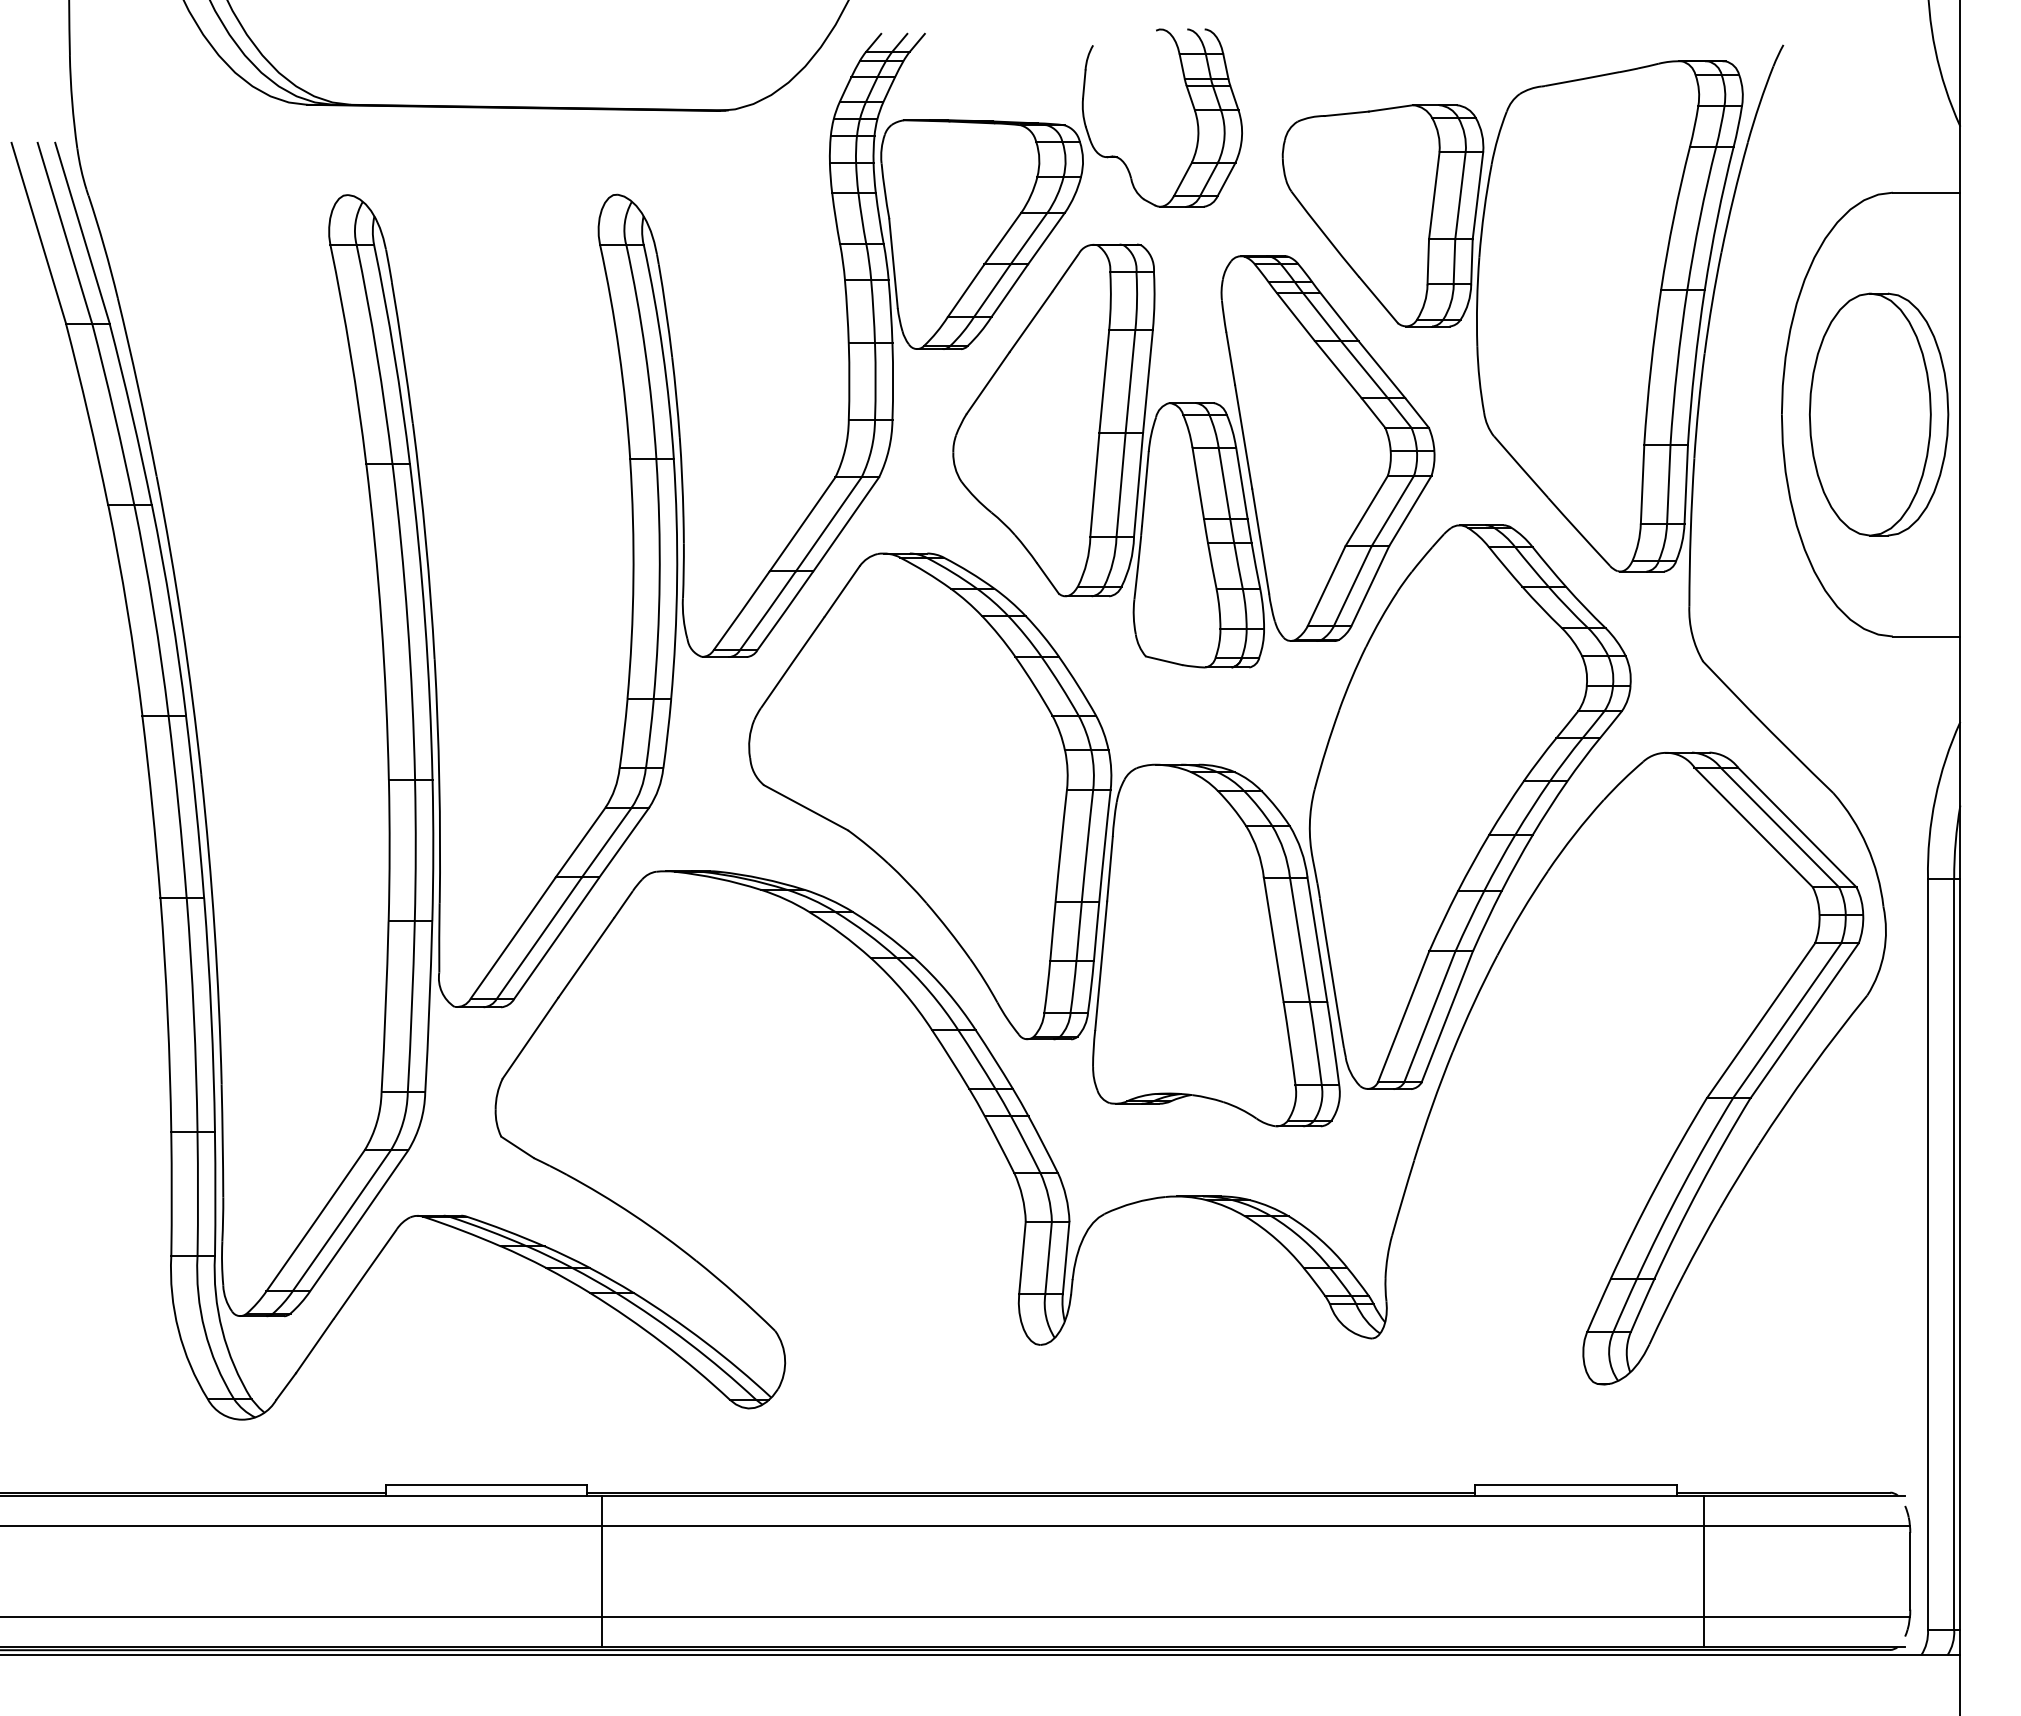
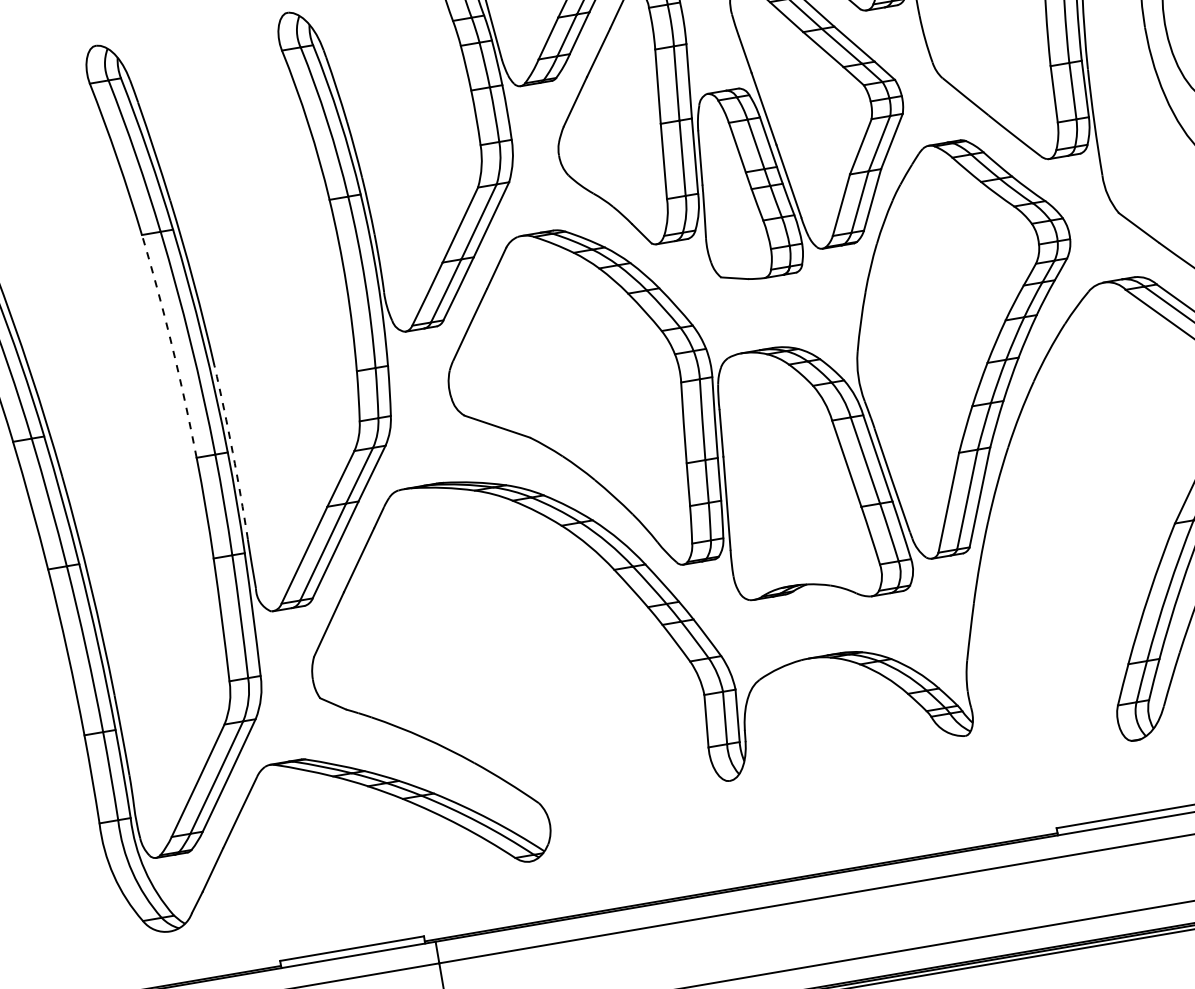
arc: (381, 621) -> (172, 345), solid -> dashed
arc: (439, 781) -> (232, 452), solid -> dashed

